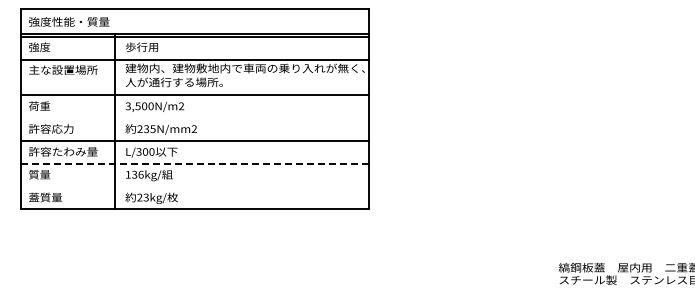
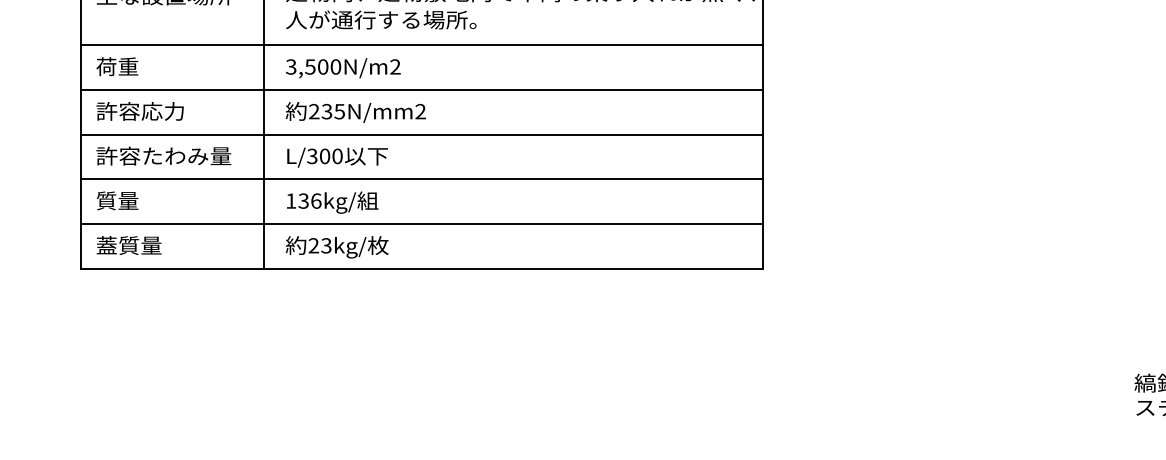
line: (194, 117) -> (420, 88), added
line: (194, 163) -> (420, 178), dashed -> solid
line: (194, 186) -> (420, 224), added

